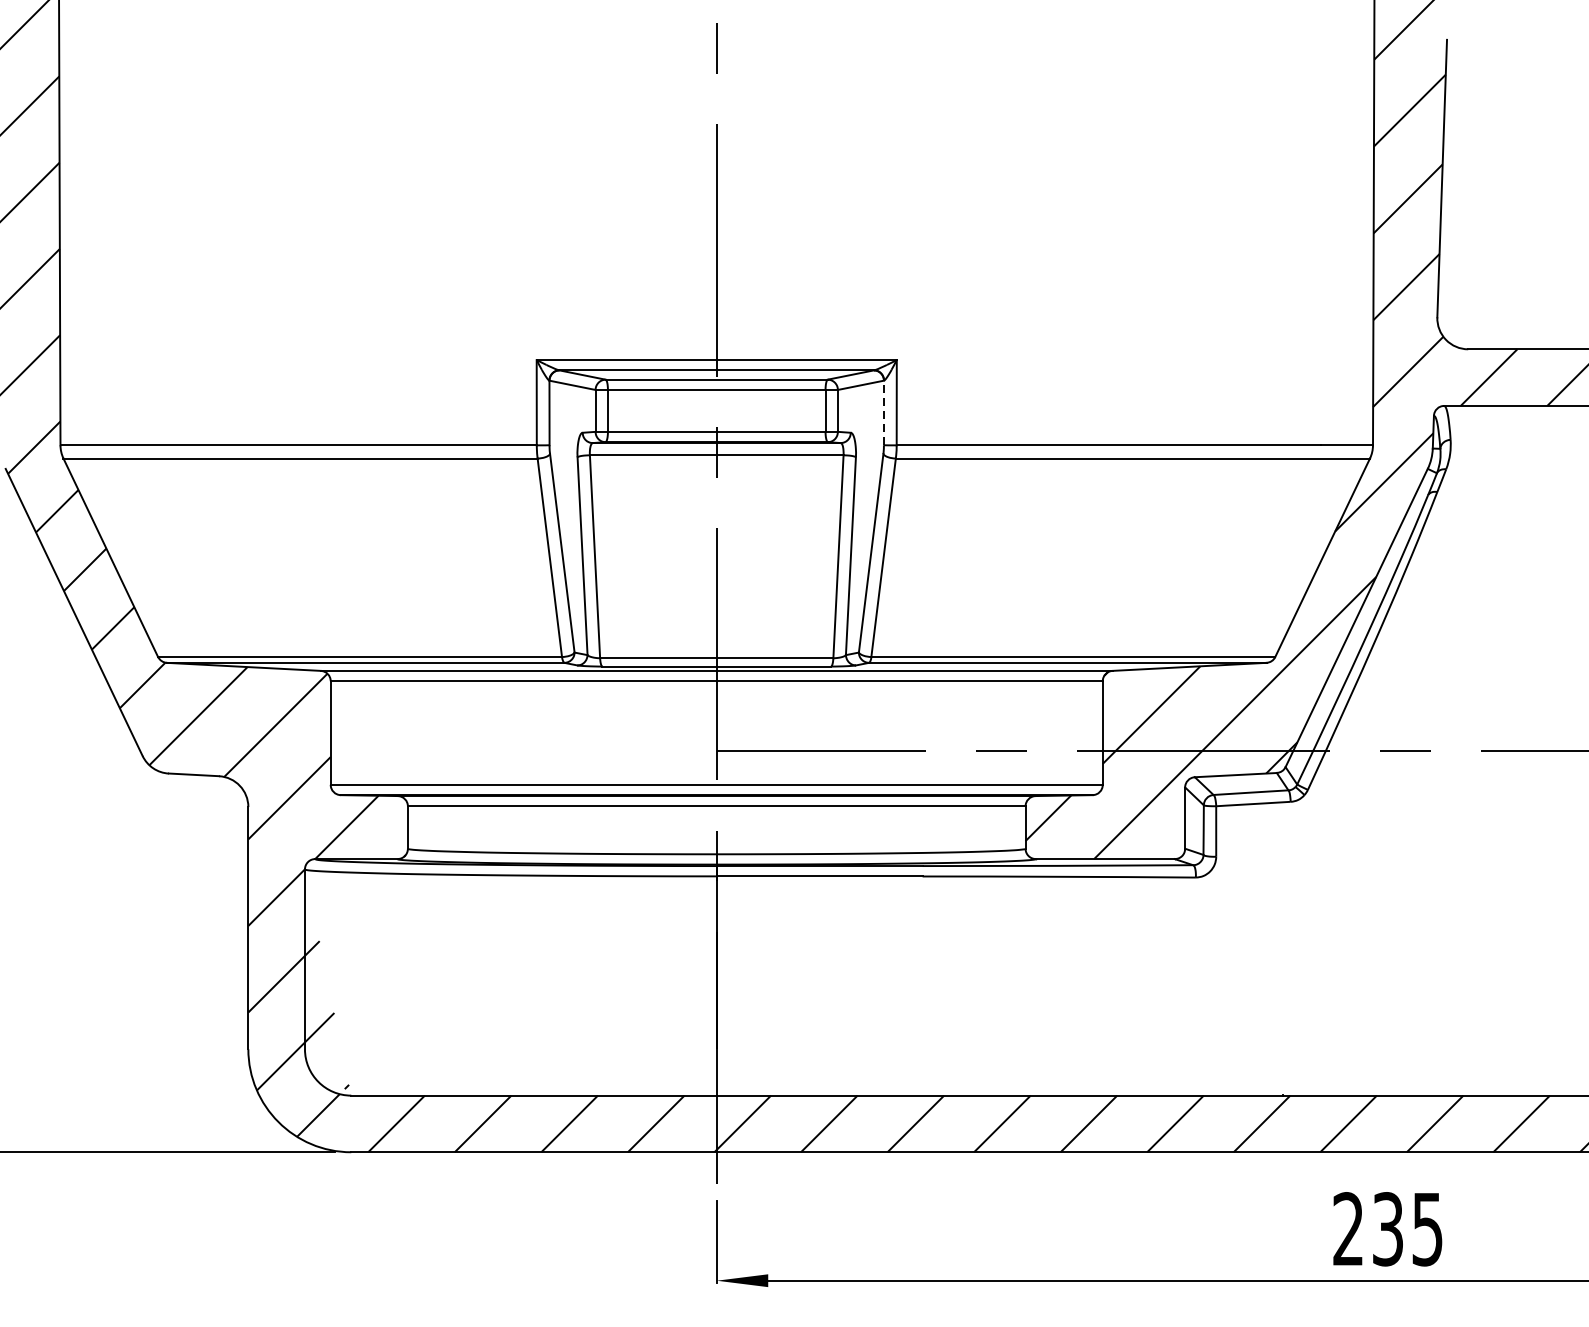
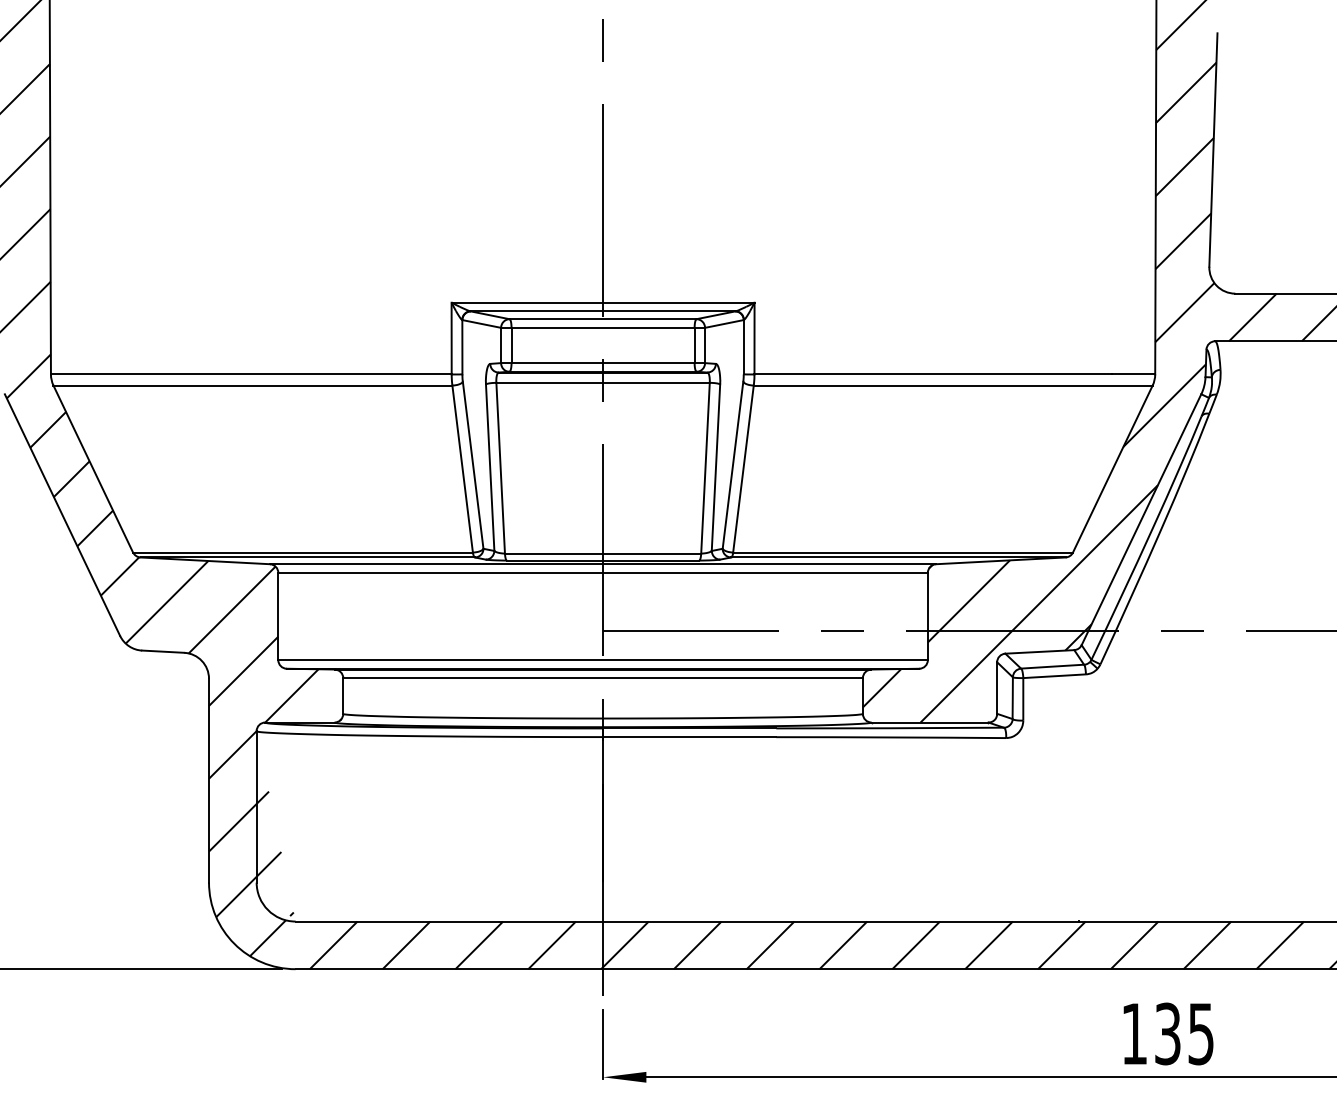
line: (883, 412) -> (743, 346), dashed -> solid
text: (1348, 1228) -> (1134, 1033), 235 -> 135

